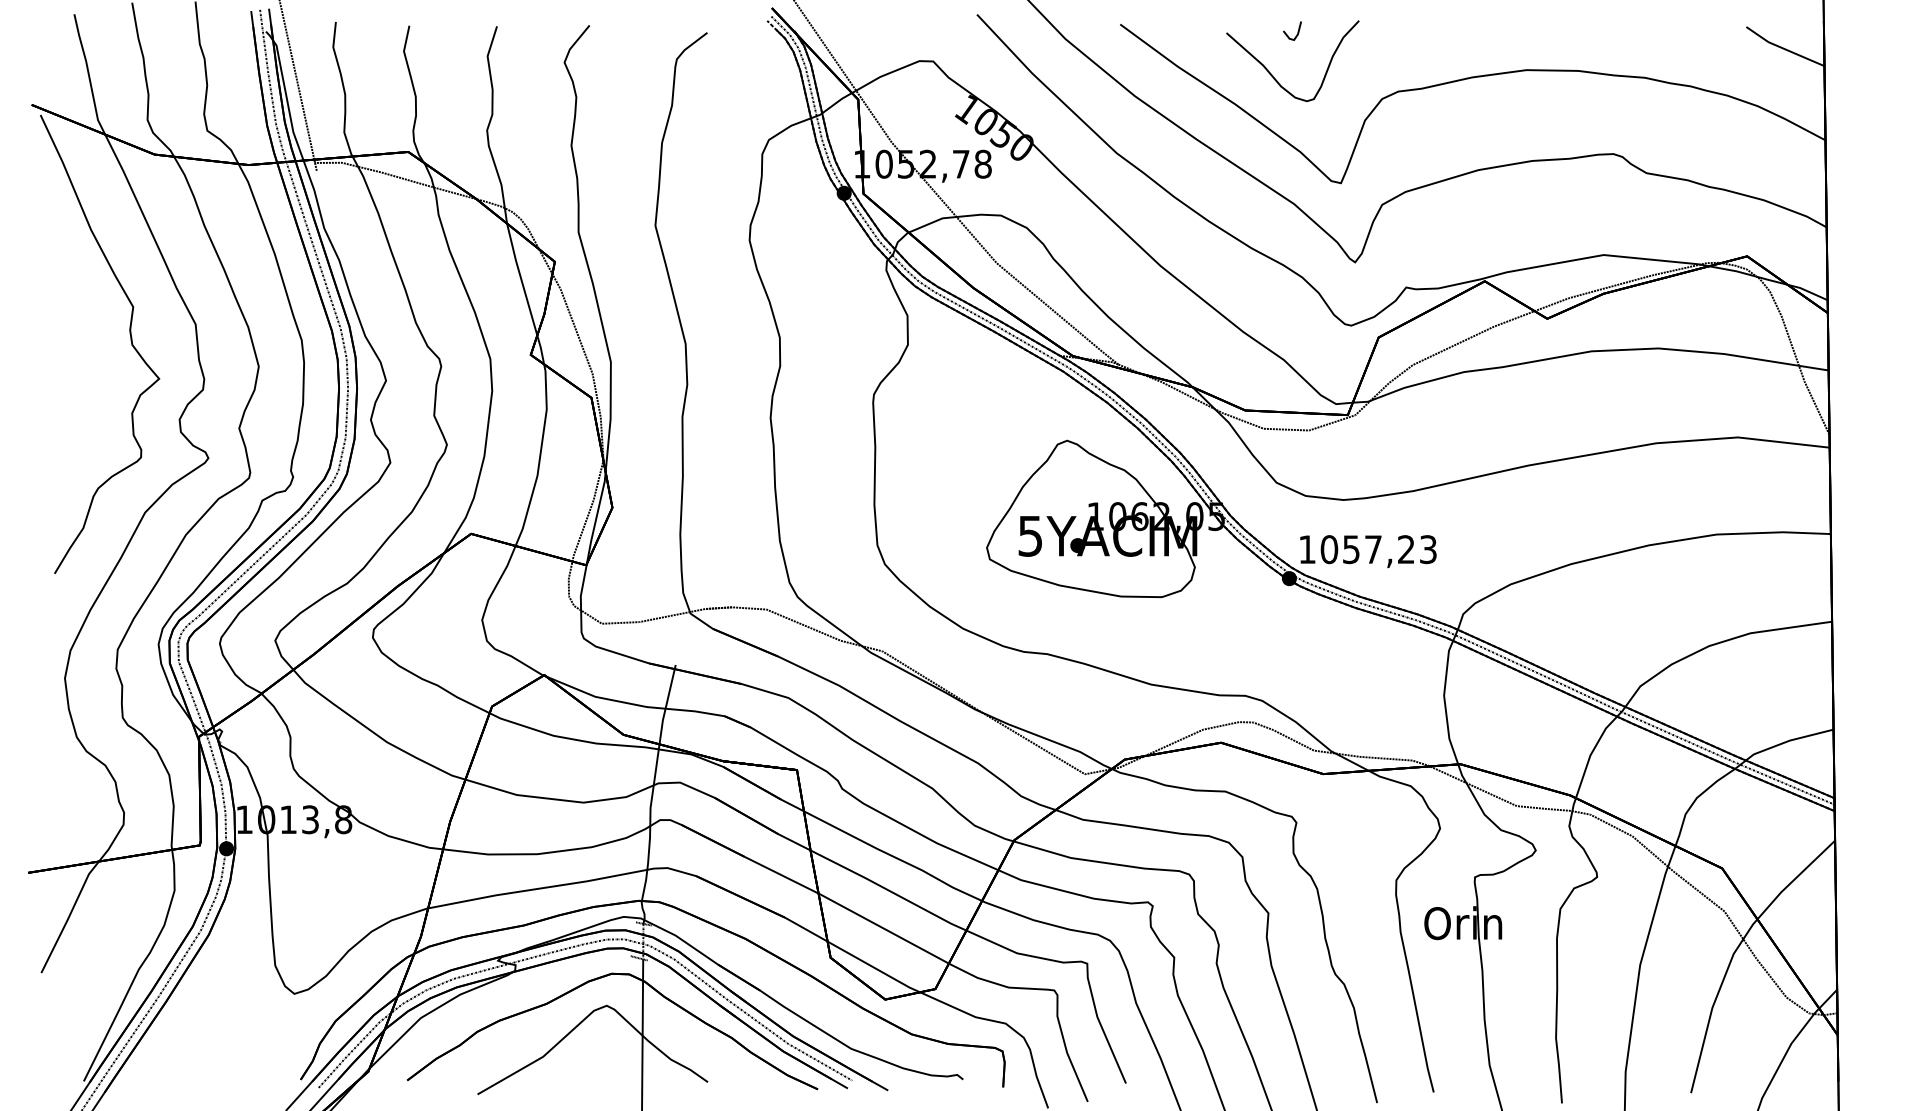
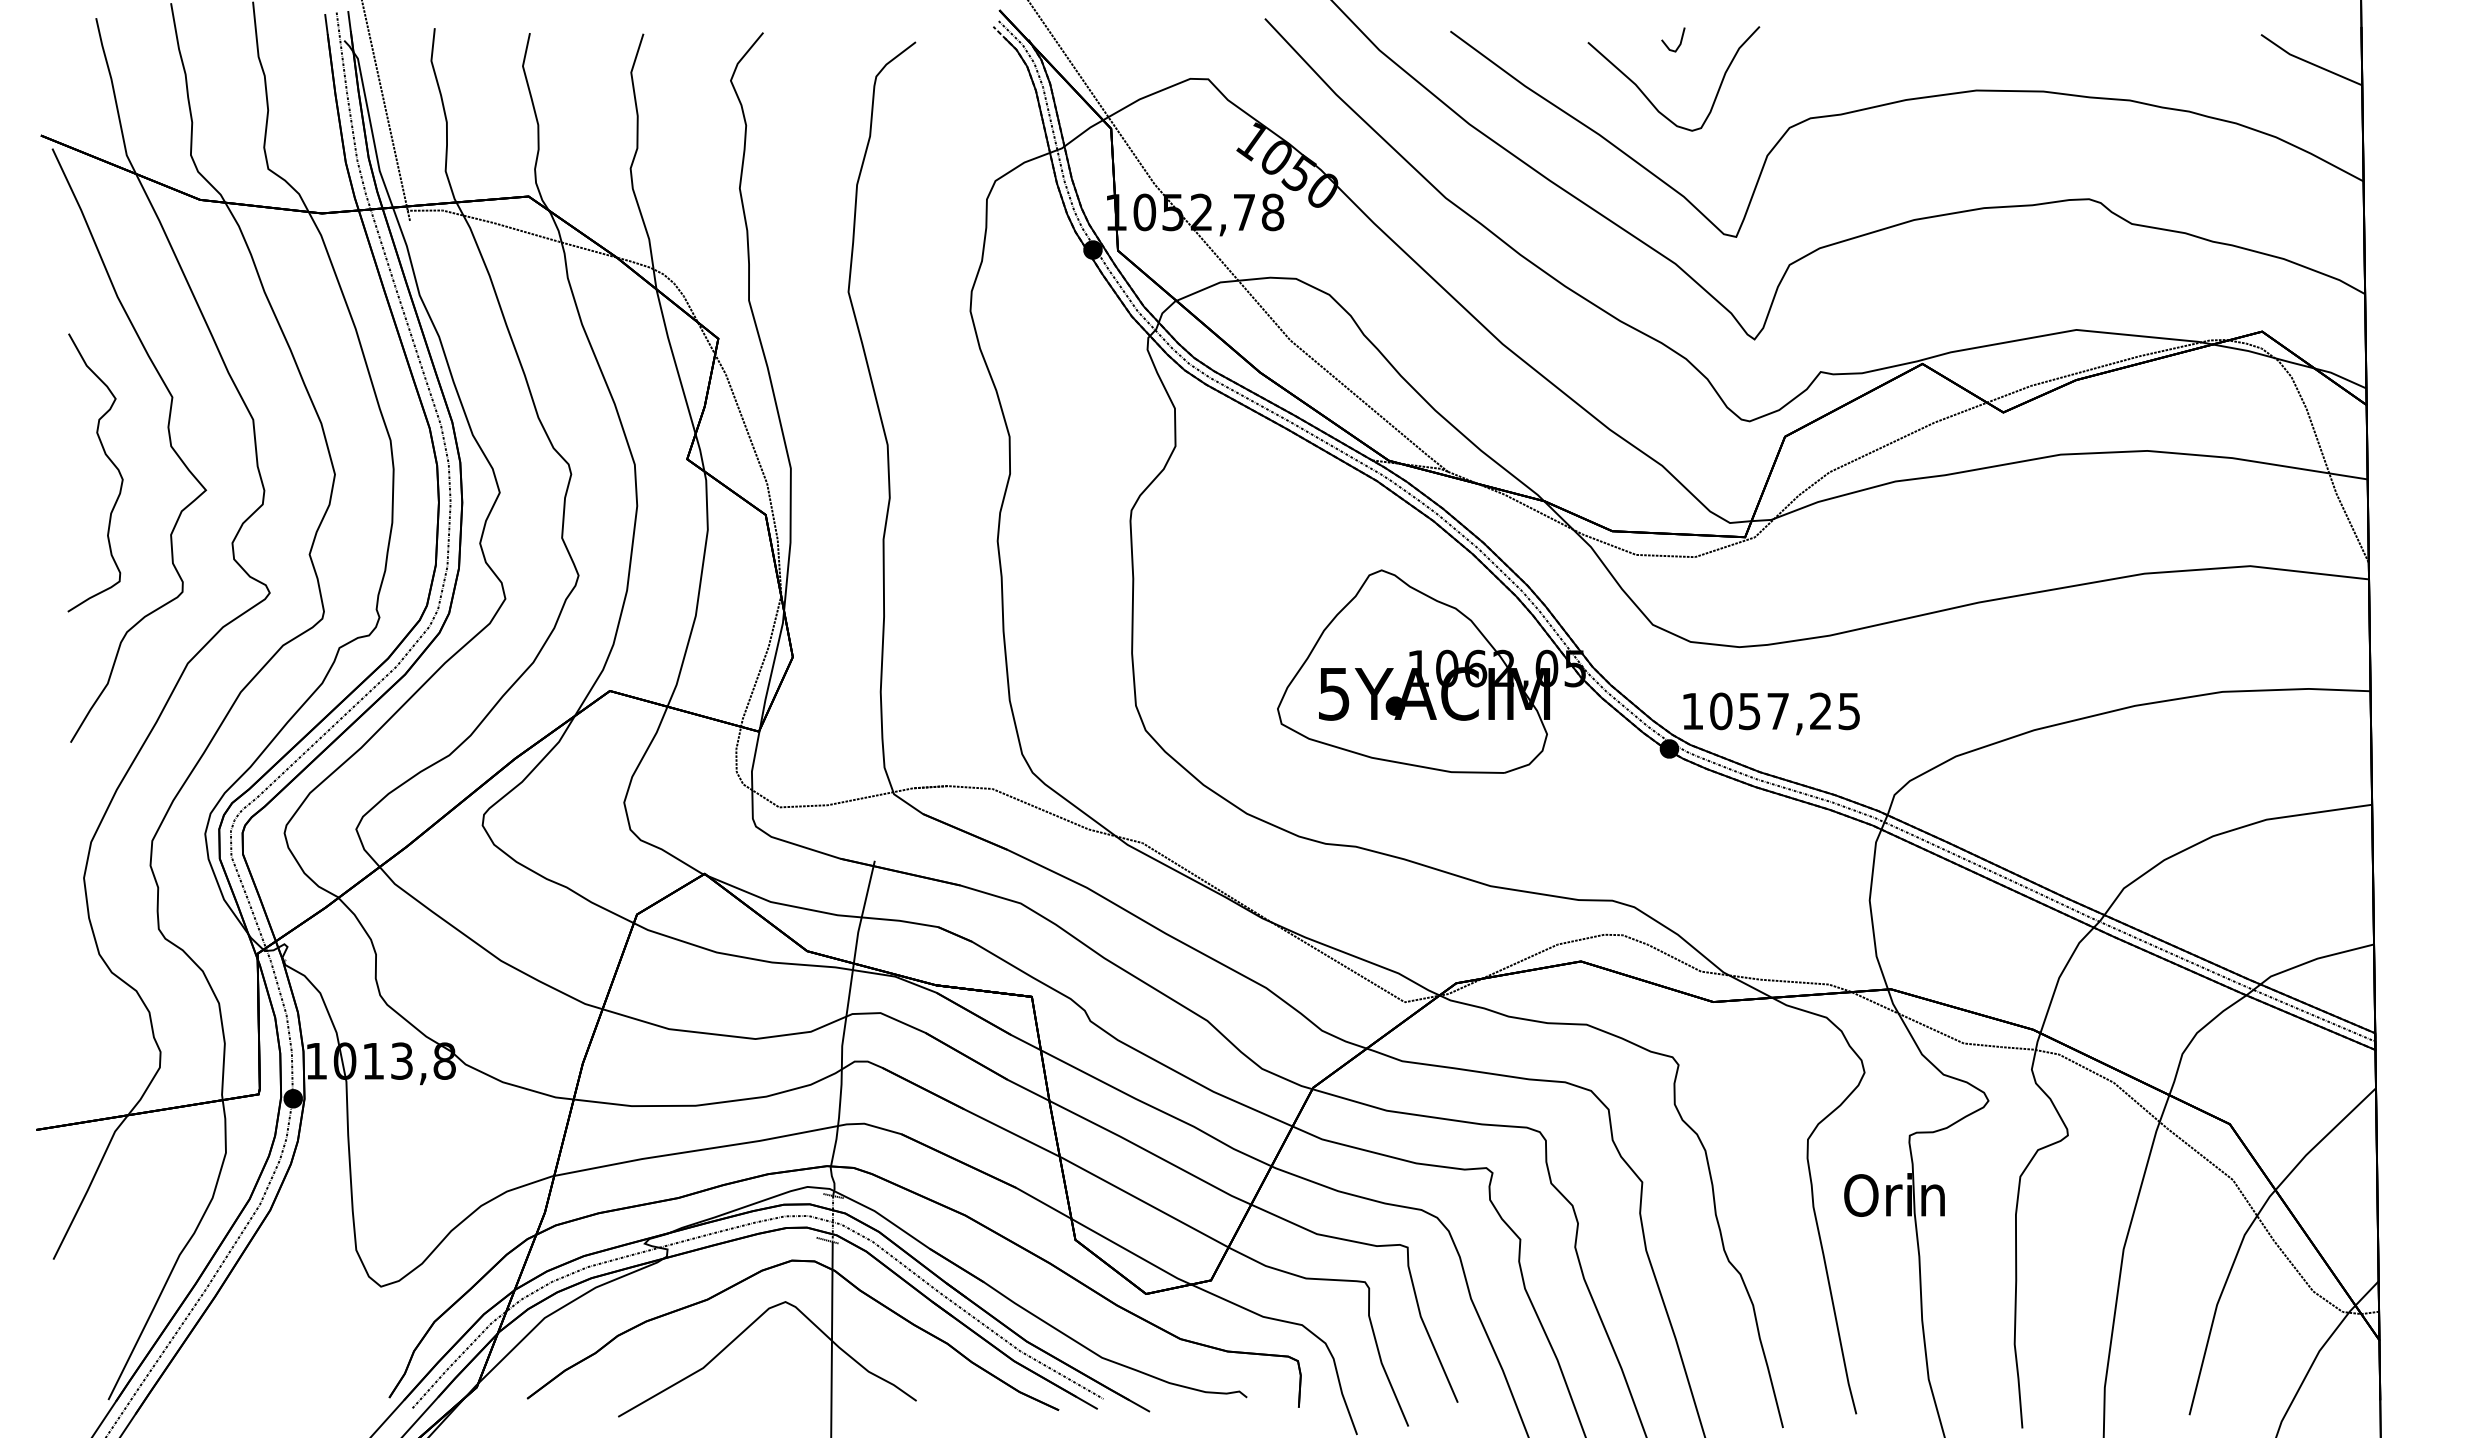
curve: (83, 355) -> (108, 459), added
text: (1428, 548) -> (1849, 710), 1057,23 -> 1057,25

